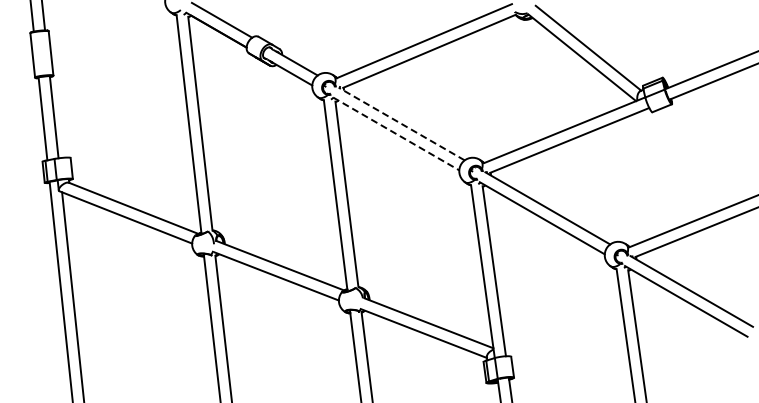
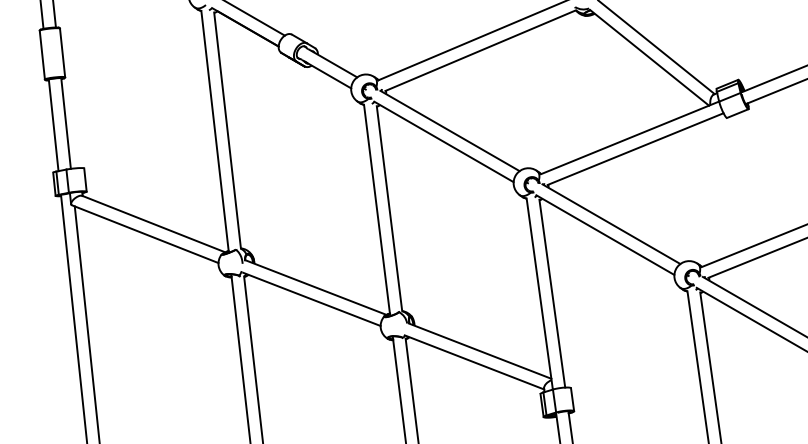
line: (401, 124) -> (449, 131), dashed -> solid
line: (396, 133) -> (444, 141), dashed -> solid

